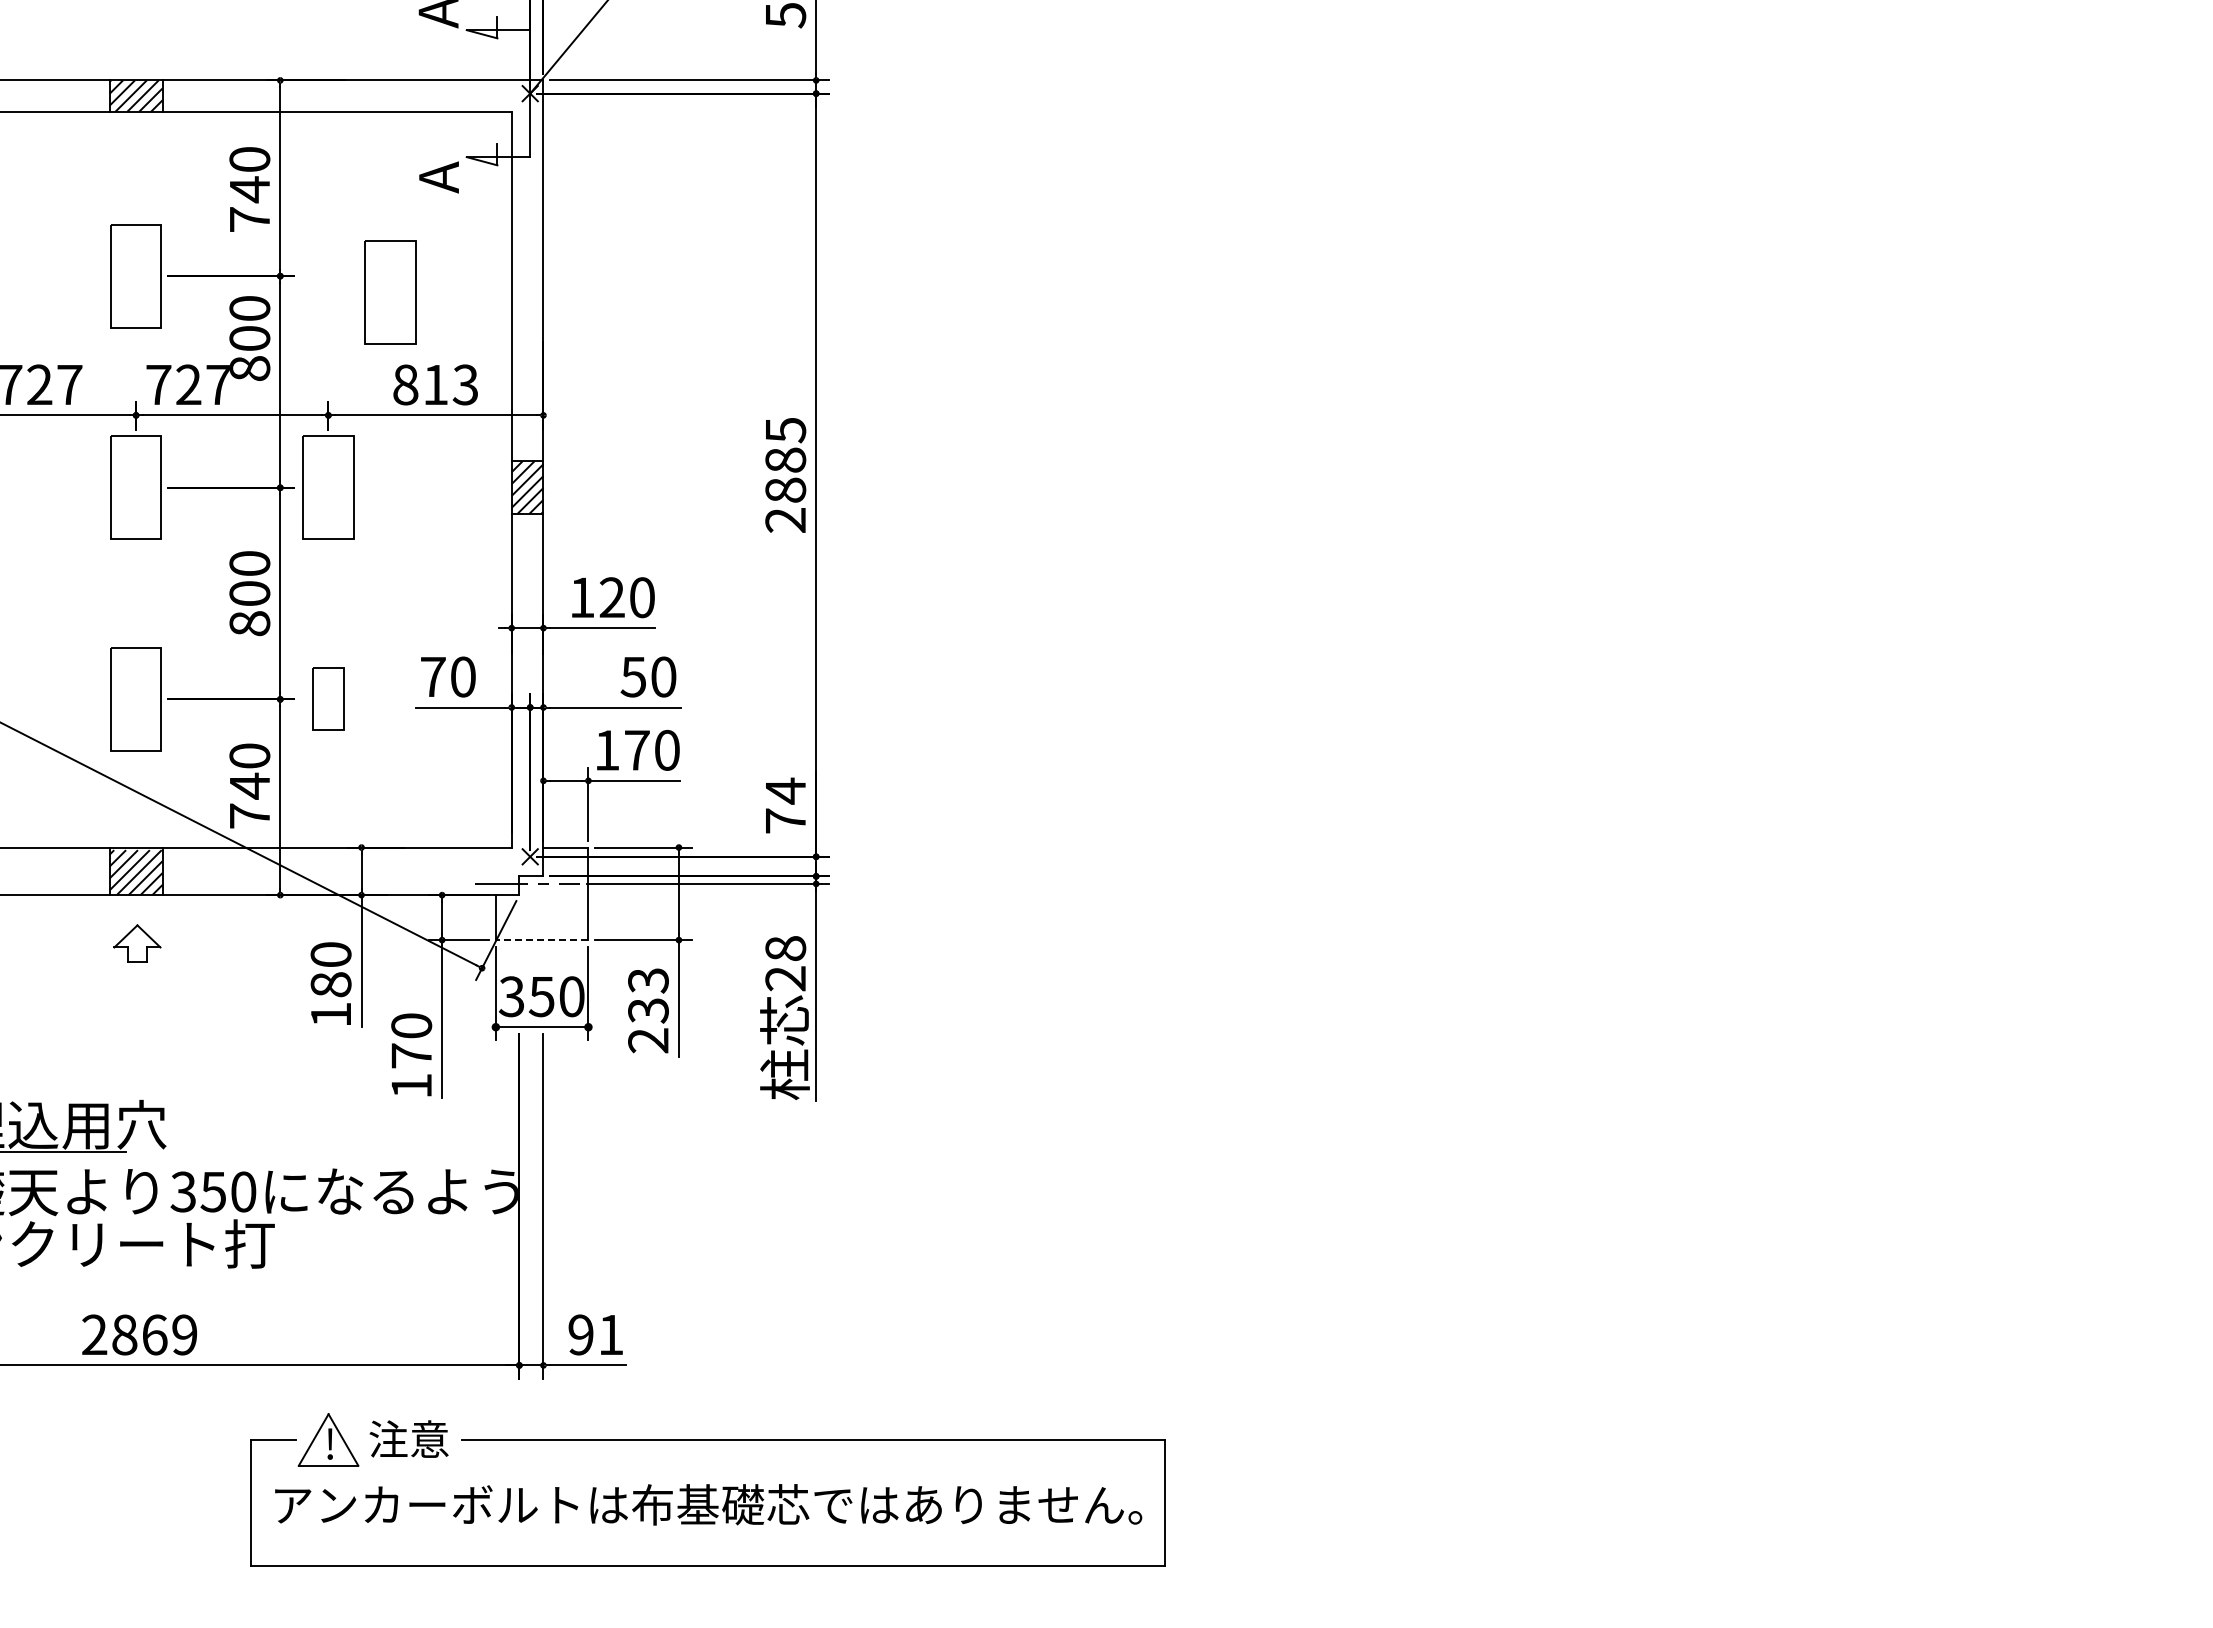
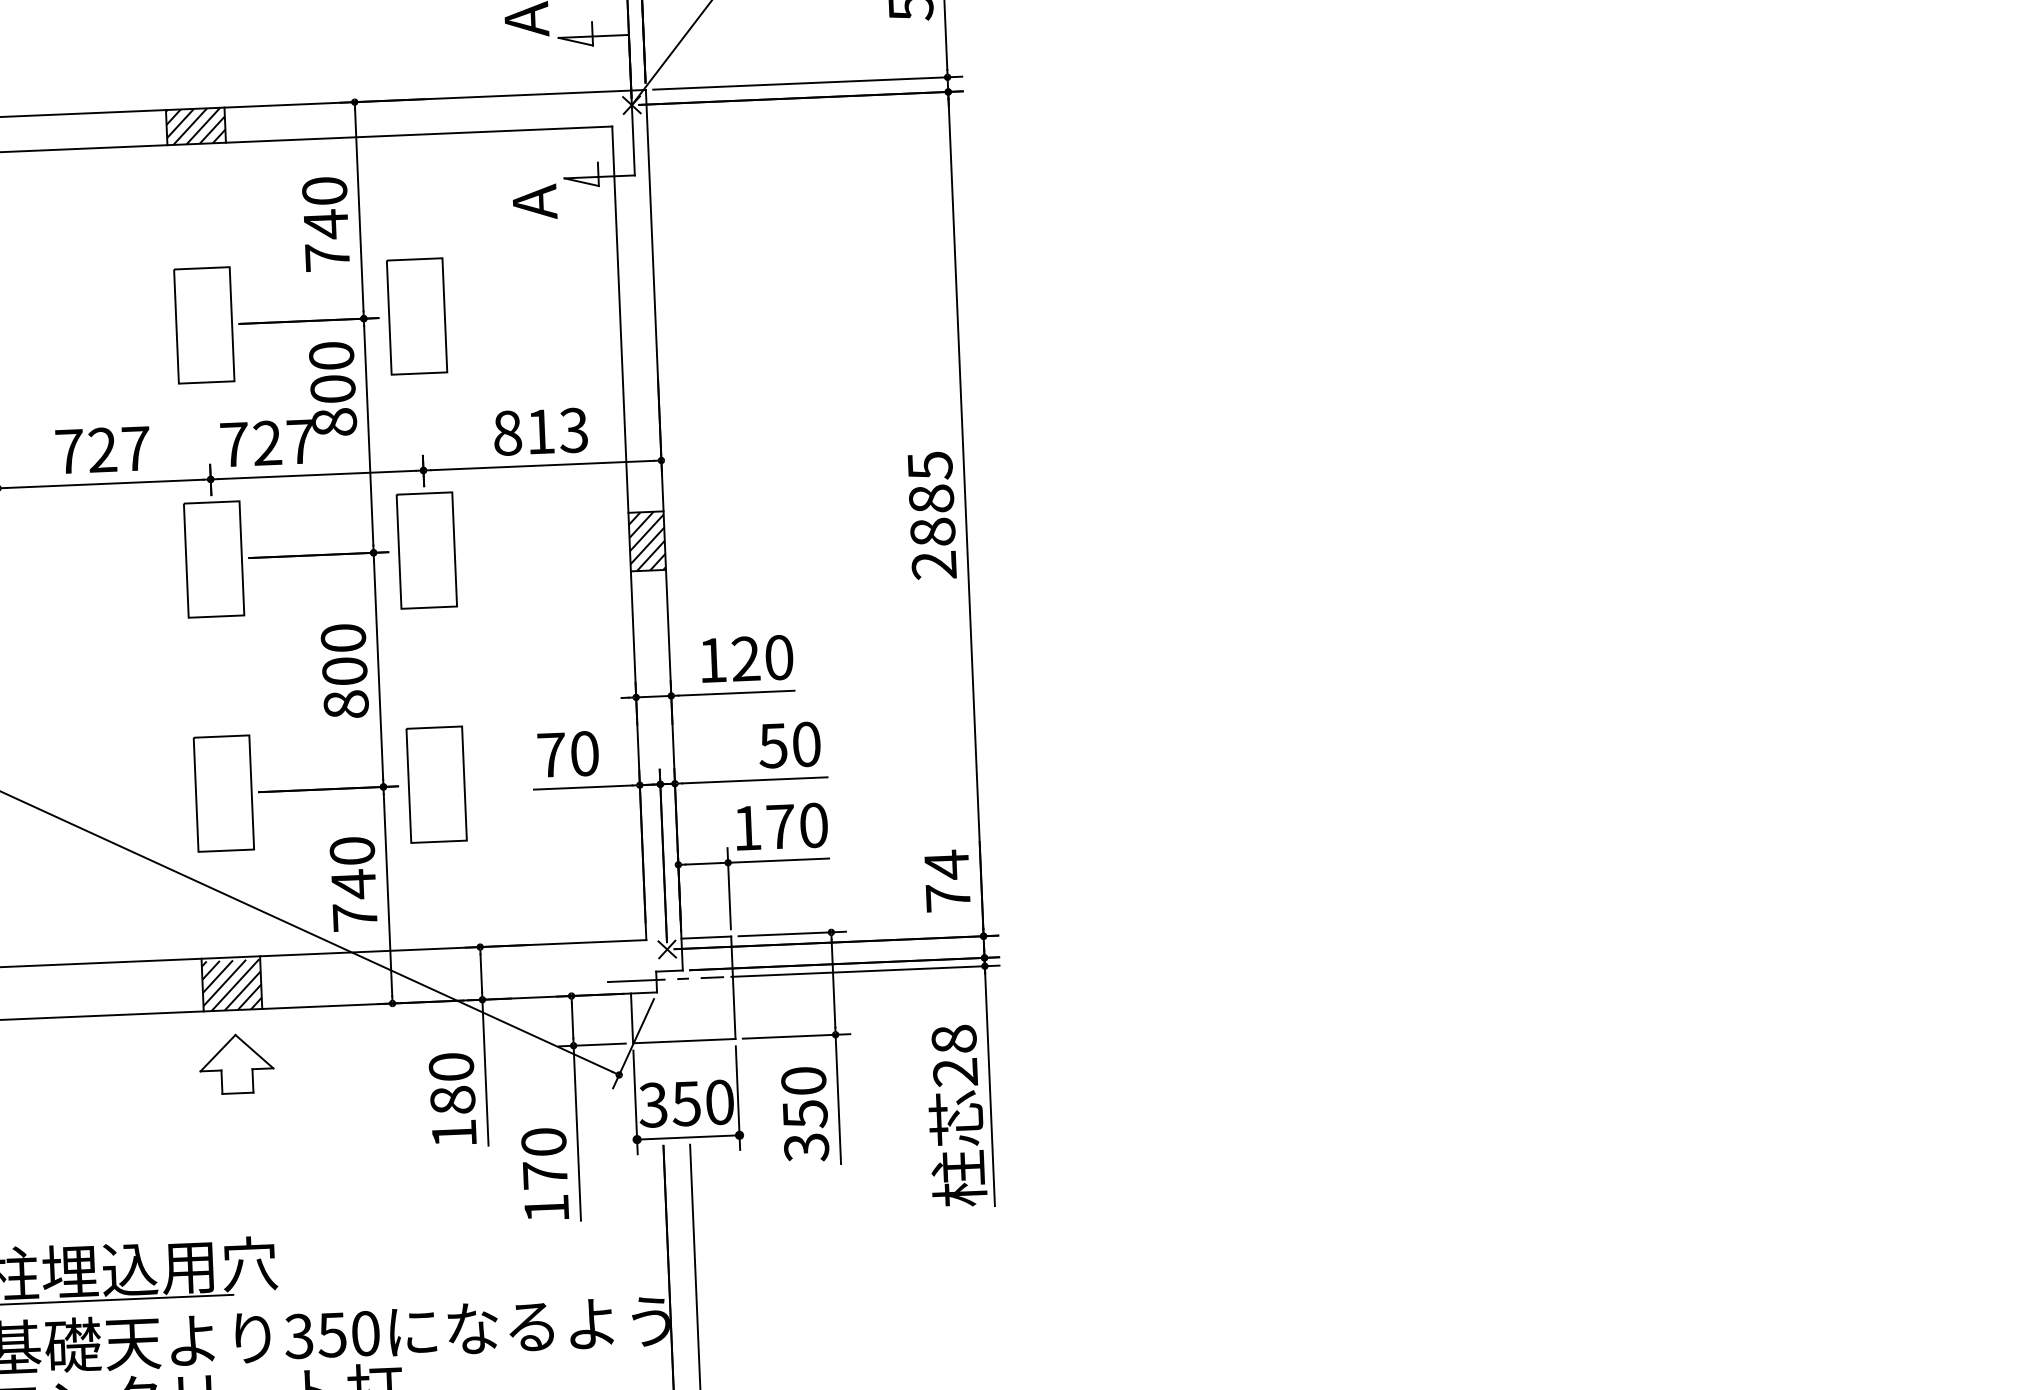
part: (390, 292) -> (417, 316), moved
part: (328, 699) -> (436, 784), size x1.67
line: (541, 940) -> (683, 1041), dashed -> solid
part: (137, 943) -> (236, 1063), size x1.43
text: (648, 1010) -> (805, 1114), 233 -> 350

